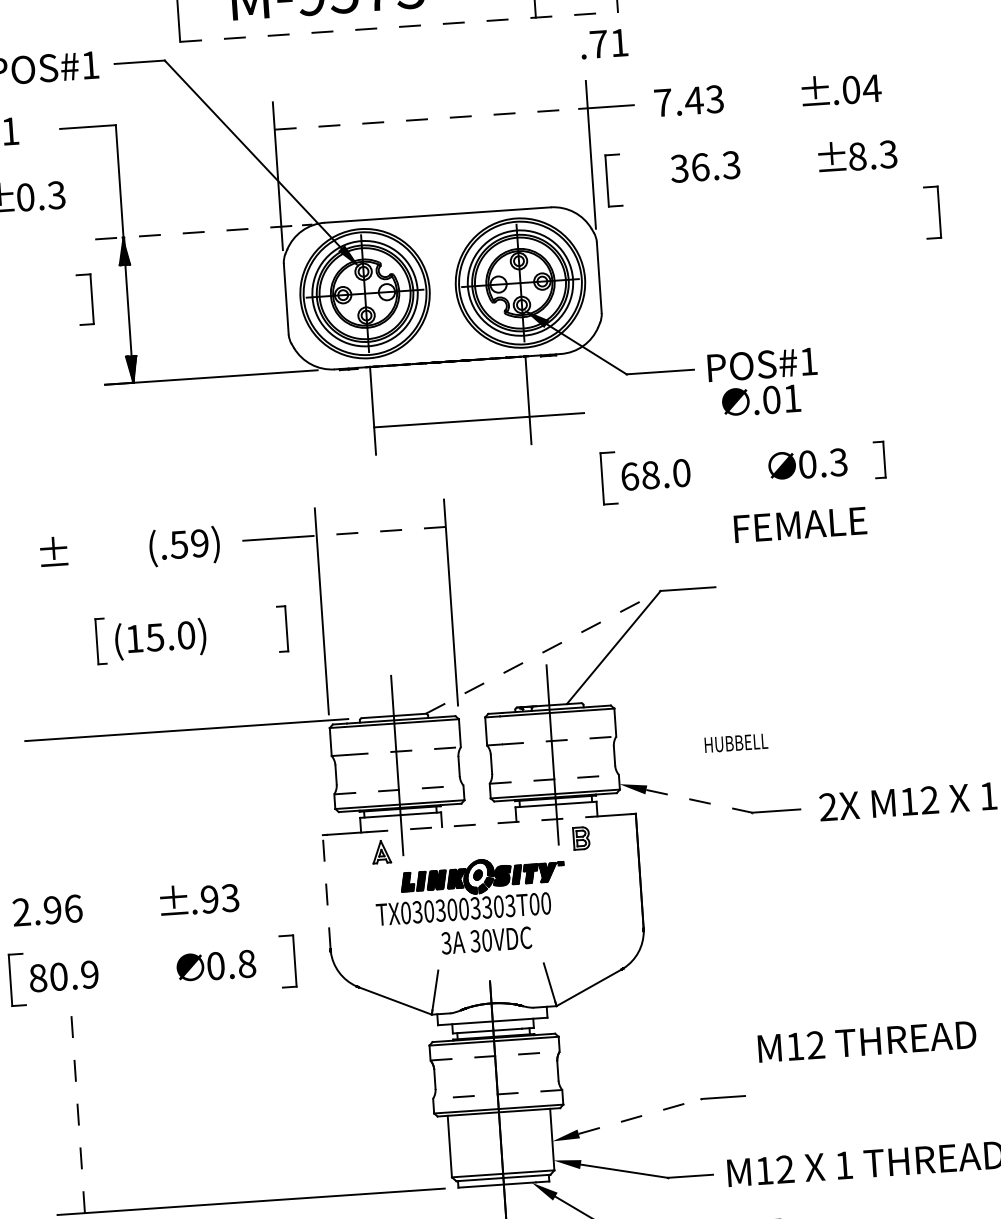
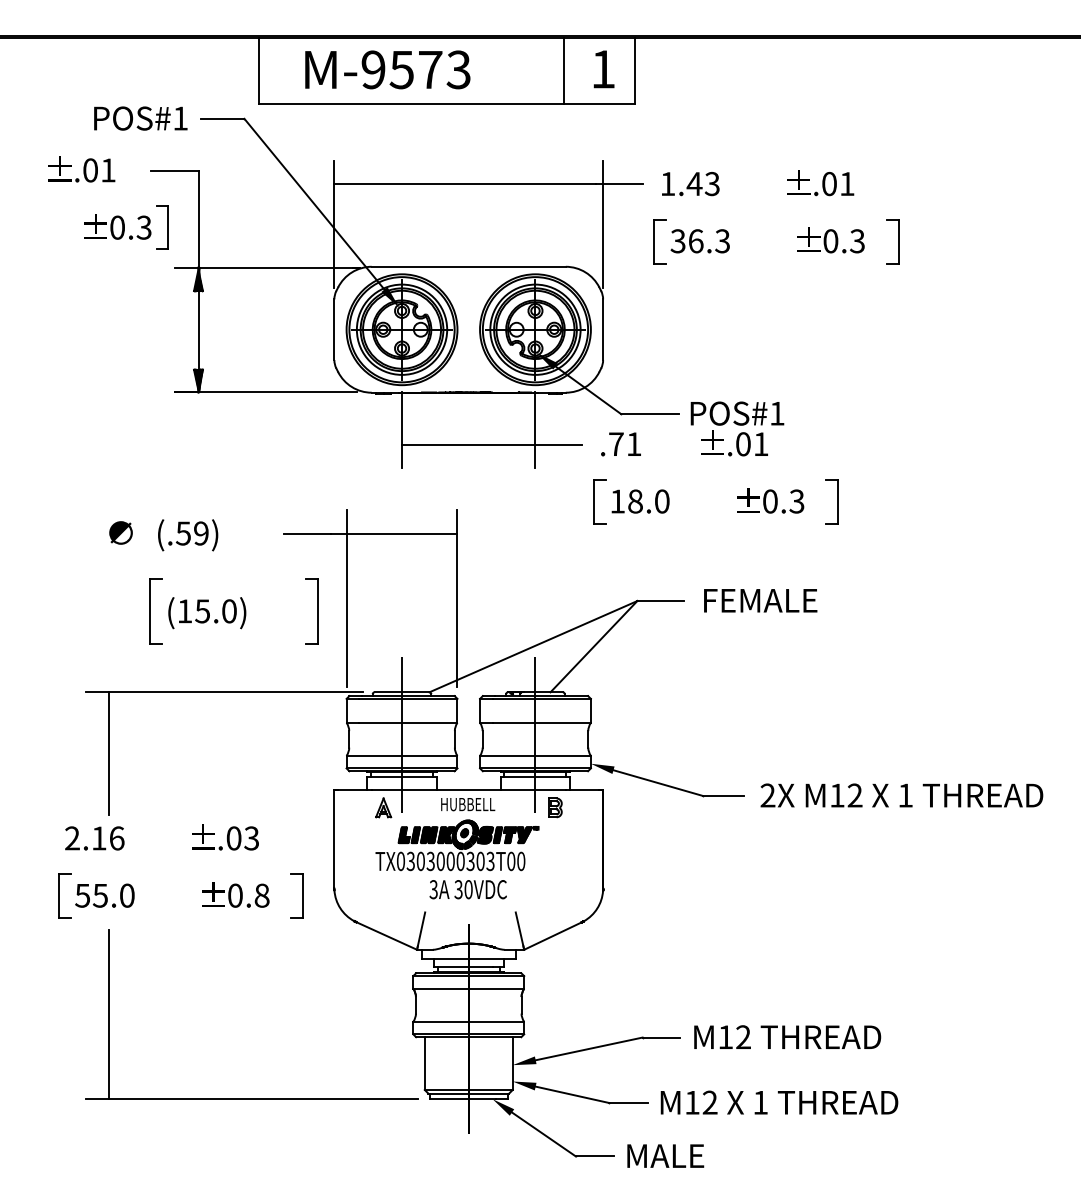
line: (398, 26) -> (446, 103), dashed -> solid
text: (603, 44) -> (620, 444), moved
text: (872, 87) -> (847, 183), .04 -> .01
text: (662, 102) -> (667, 183), 7.43 -> 1.43
line: (427, 119) -> (465, 184), dashed -> solid
text: (857, 156) -> (830, 241), 8.3 -> 0.3
part: (612, 180) -> (659, 241), moved
part: (932, 212) -> (892, 241), moved
line: (203, 231) -> (267, 267), dashed -> solid
part: (85, 299) -> (162, 227), moved
text: (735, 400) -> (712, 442), ∅ -> ±
part: (878, 459) -> (831, 501), size x1.43
text: (782, 465) -> (748, 500), ∅ -> ±
text: (629, 476) -> (617, 501), 68.0 -> 18.0
text: (800, 524) -> (760, 600), moved
line: (371, 531) -> (393, 533), dashed -> solid
text: (185, 546) -> (188, 535), moved
text: (53, 551) -> (120, 531), ± -> ∅
part: (281, 629) -> (311, 611), size x1.67
part: (100, 641) -> (155, 611), size x1.67
line: (543, 652) -> (533, 646), dashed -> solid
line: (559, 739) -> (542, 722), dashed -> solid
text: (736, 743) -> (468, 804), moved
line: (403, 750) -> (408, 722), dashed -> solid
line: (554, 778) -> (535, 755), dashed -> solid
line: (399, 789) -> (402, 755), dashed -> solid
line: (699, 801) -> (658, 783), dashed -> solid
line: (57, 810) -> (109, 753), added
line: (480, 824) -> (469, 790), dashed -> solid
line: (326, 892) -> (334, 839), dashed -> solid
text: (209, 899) -> (233, 838), .93 -> .03
text: (475, 908) -> (460, 861), TX0303003303T00 -> TX0303000303T00
text: (51, 910) -> (98, 838), 2.96 -> 2.16
text: (190, 966) -> (213, 894), ∅ -> ±
text: (63, 976) -> (104, 895), 80.9 -> 55.0
text: (867, 1040) -> (787, 1036), moved
line: (495, 1055) -> (469, 988), dashed -> solid
line: (497, 1094) -> (468, 1021), dashed -> solid
line: (78, 1114) -> (109, 1014), dashed -> solid
line: (640, 1115) -> (589, 1048), dashed -> solid

